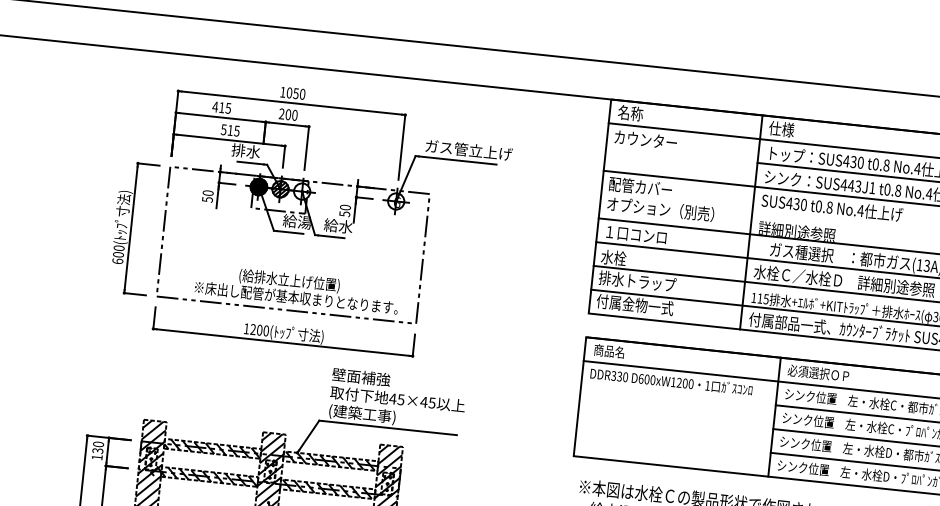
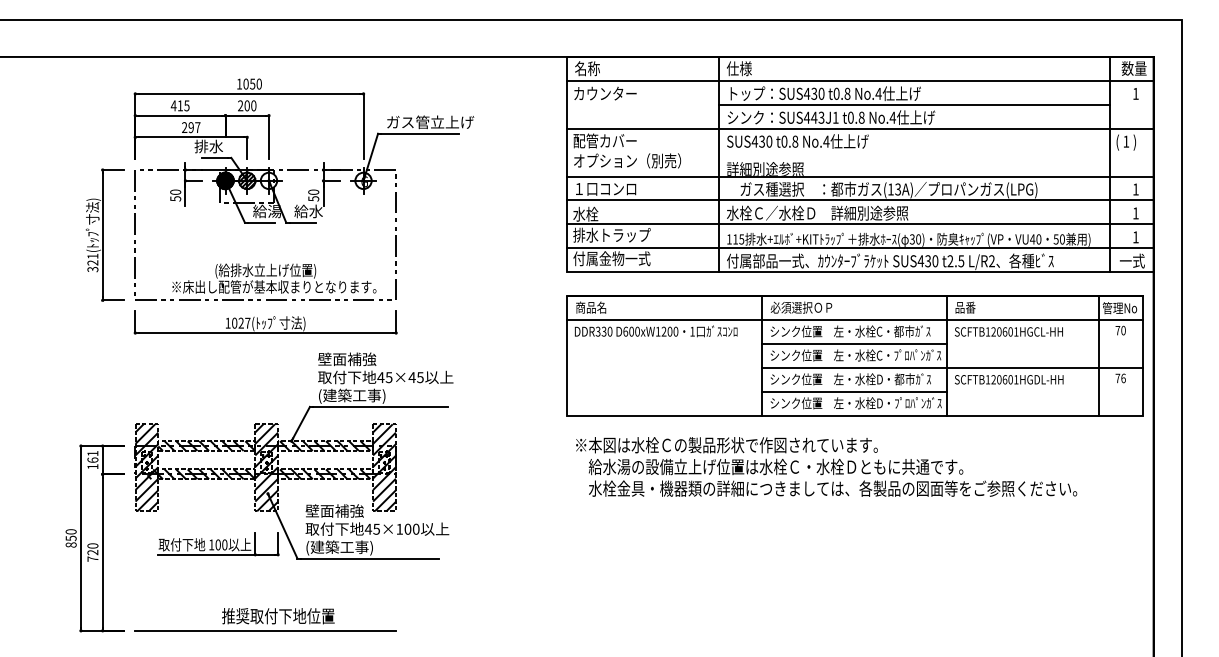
text: (230, 130) -> (191, 127), 515 -> 297
text: (118, 254) -> (92, 262), 600( -> 321(
text: (260, 329) -> (241, 322), 1200( -> 1027(
text: (97, 447) -> (92, 456), 130 -> 161

